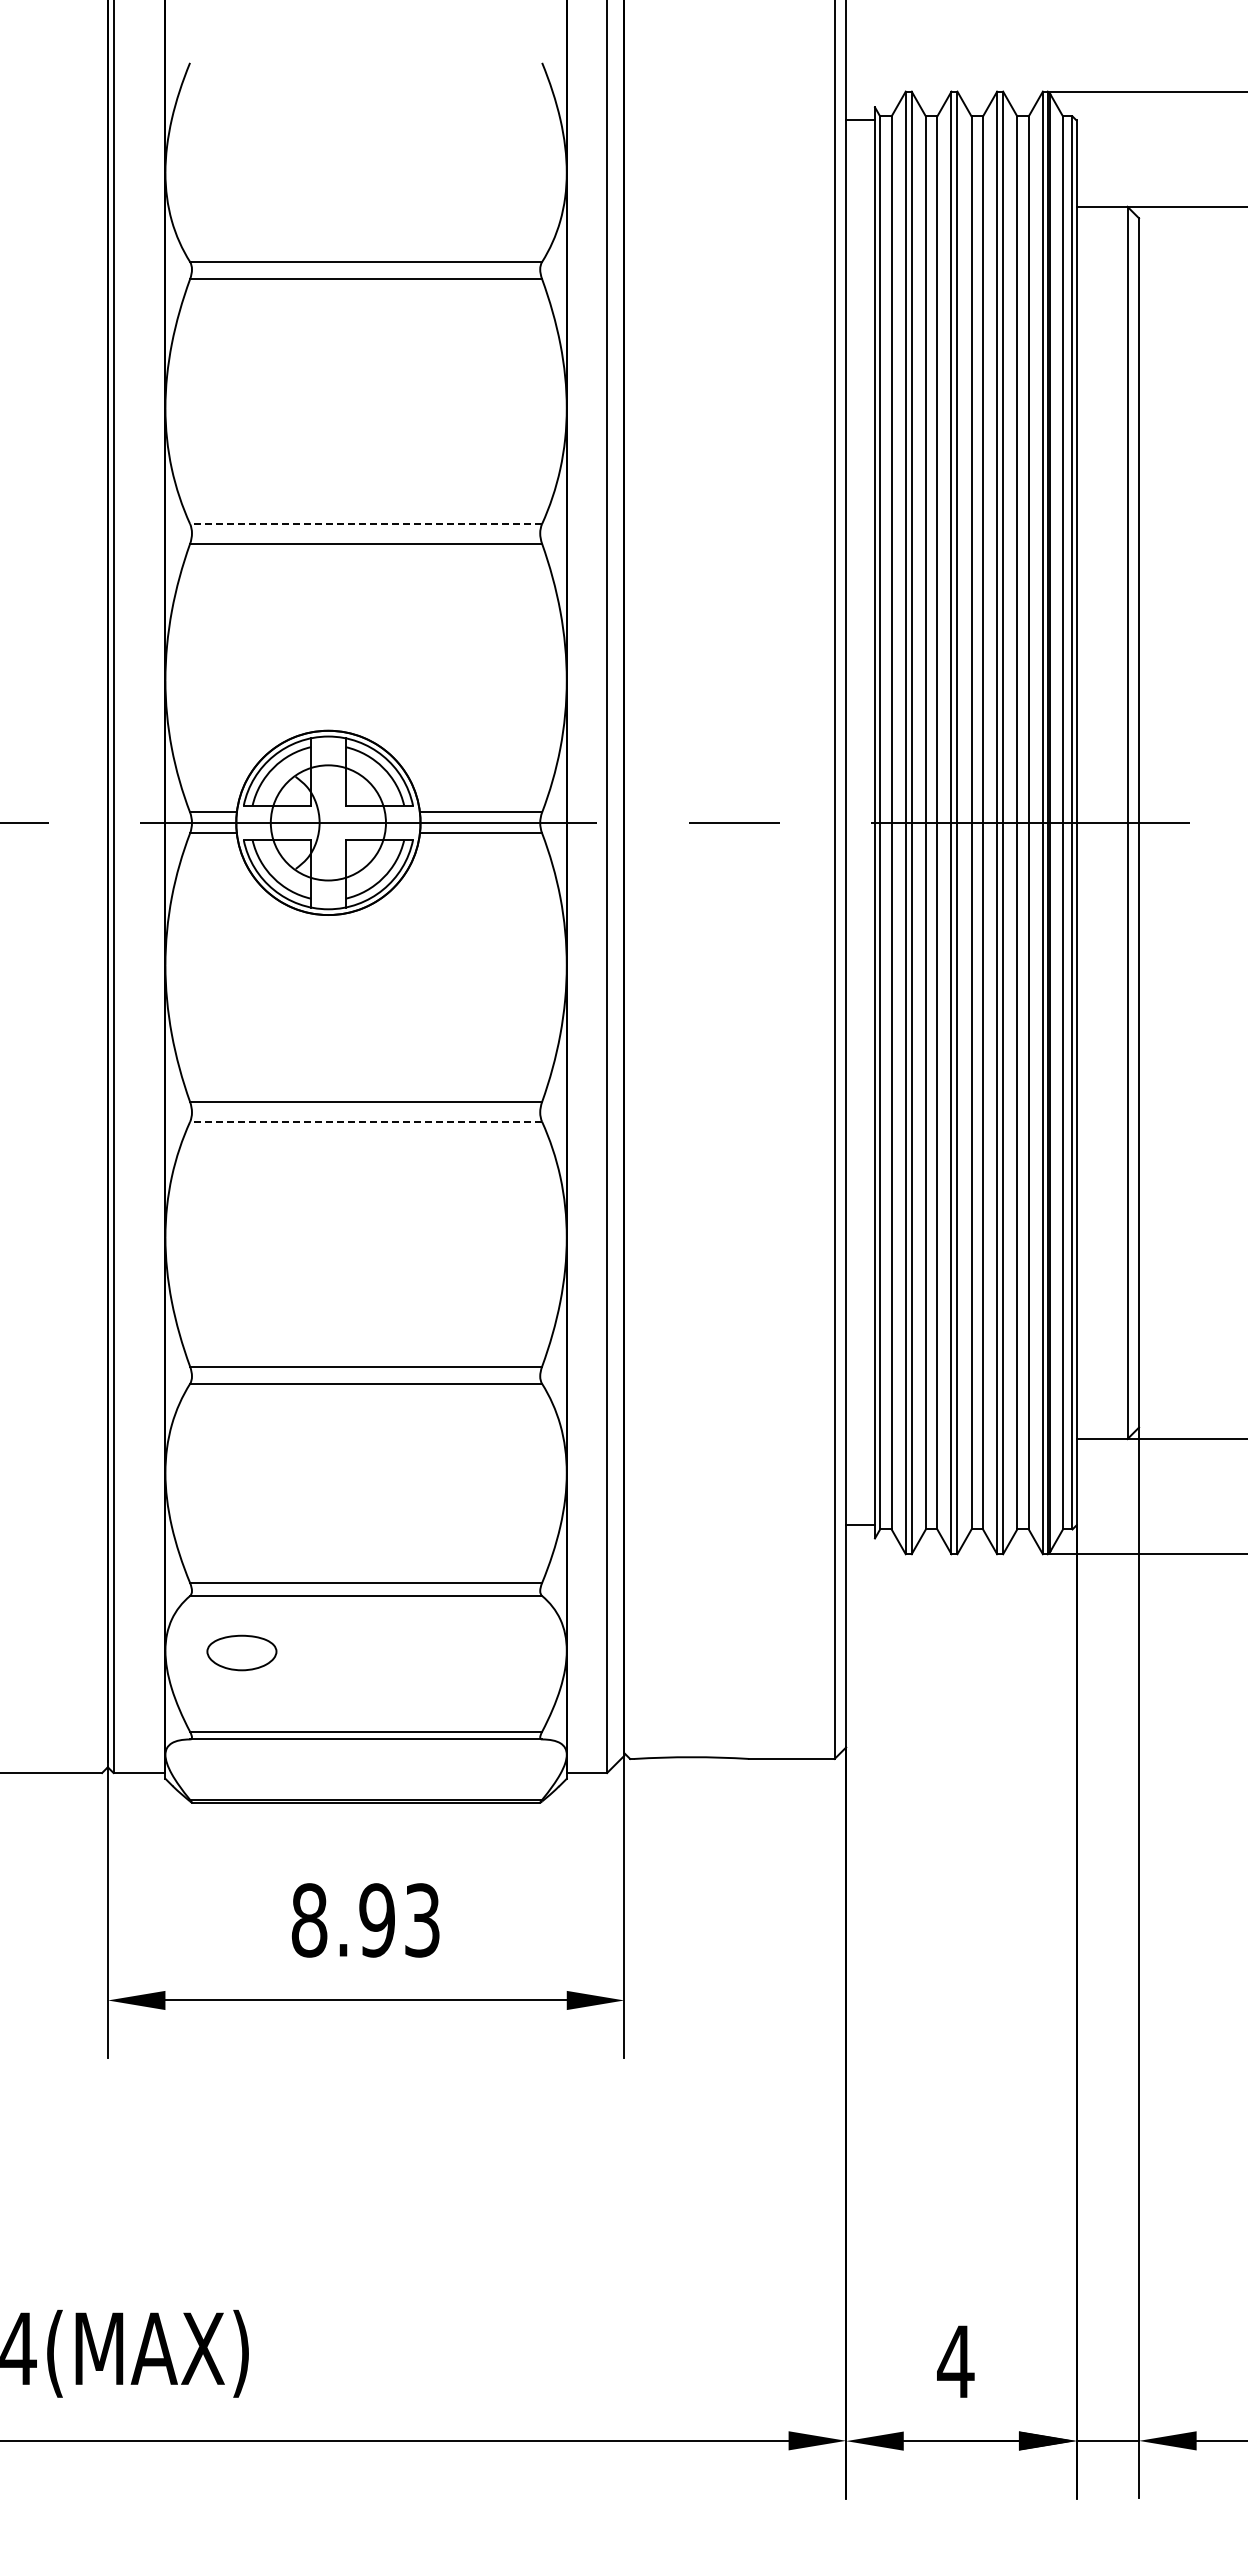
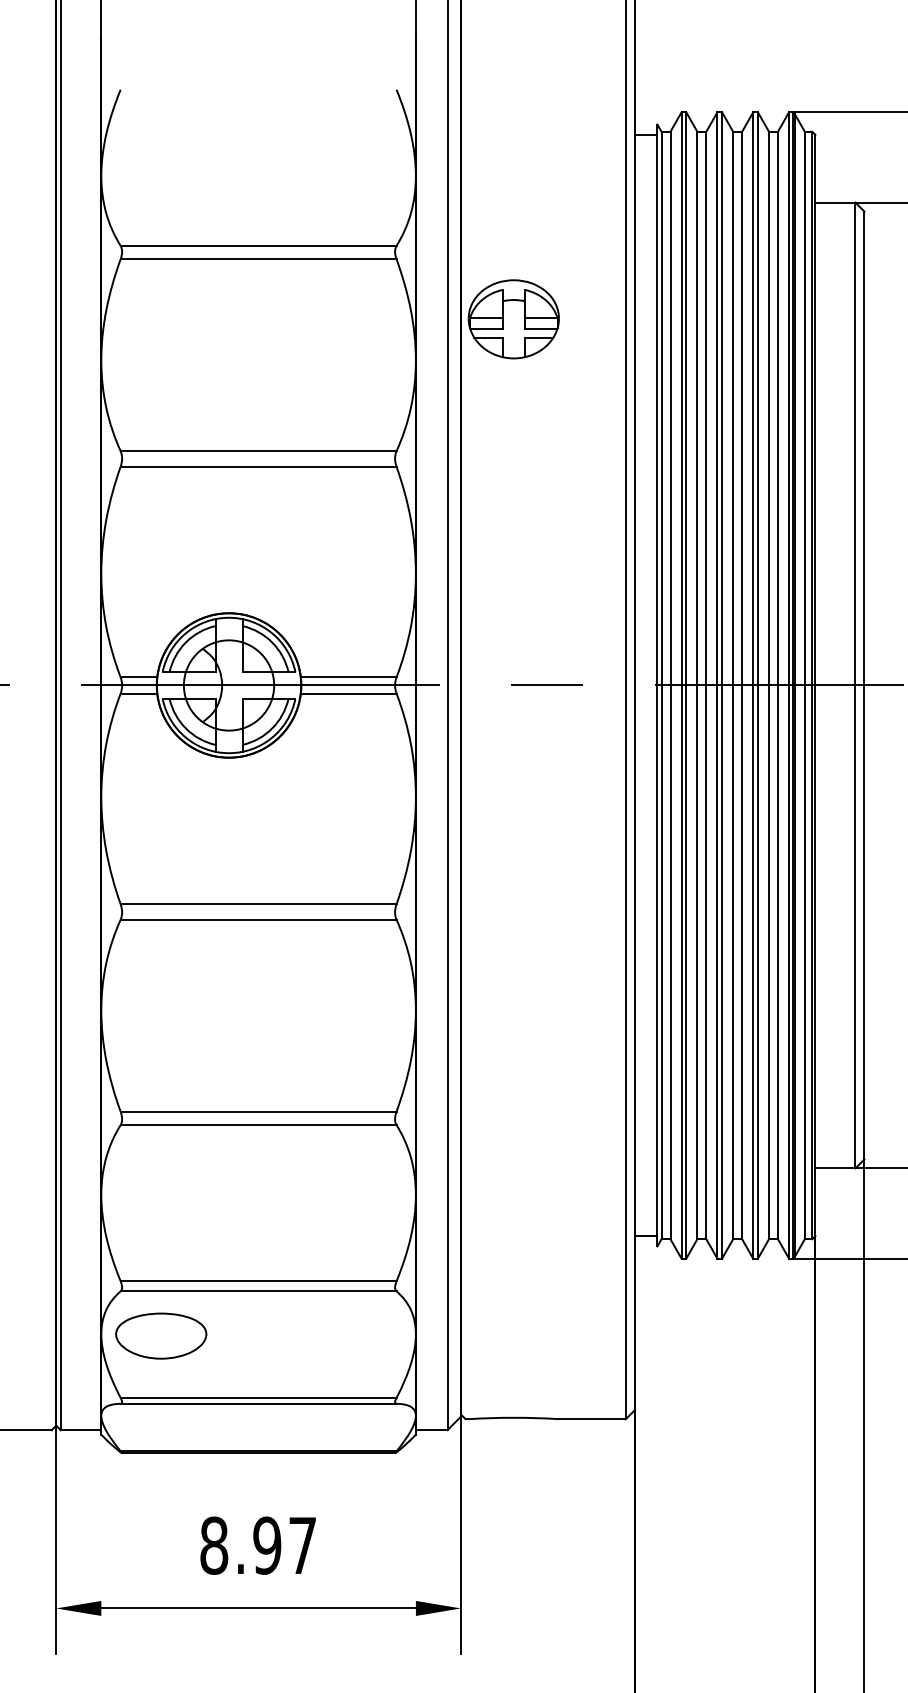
part: (691, 355) -> (513, 319), added
line: (365, 523) -> (258, 450), dashed -> solid
line: (365, 1121) -> (258, 919), dashed -> solid
part: (241, 1652) -> (160, 1335), size x1.67
text: (422, 1920) -> (302, 1545), 8.93 -> 8.97

